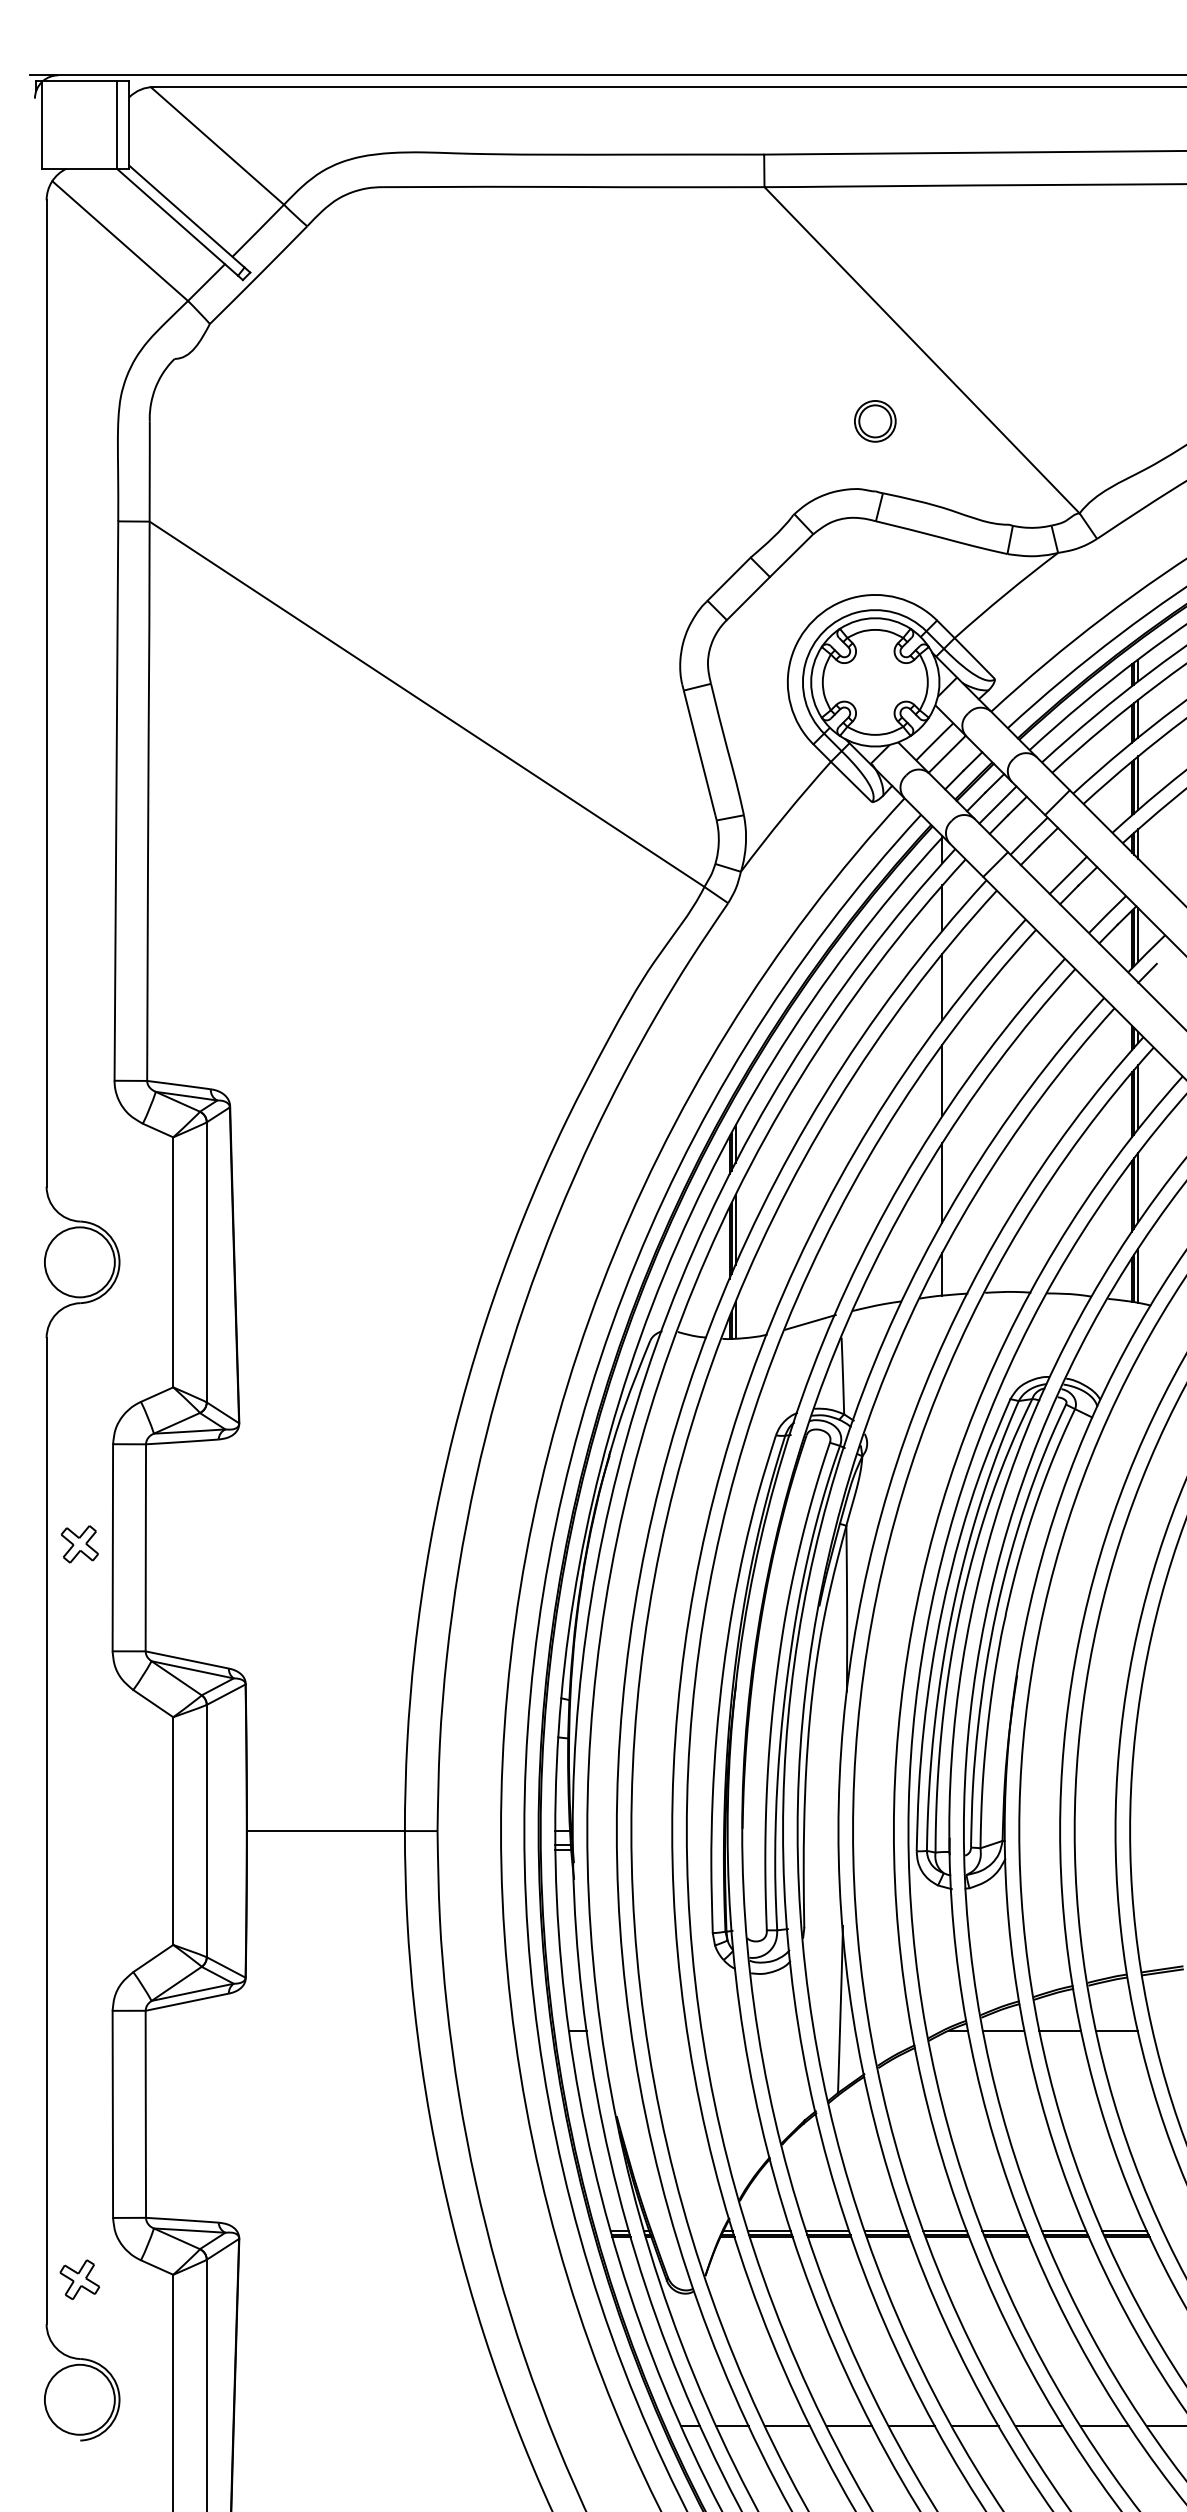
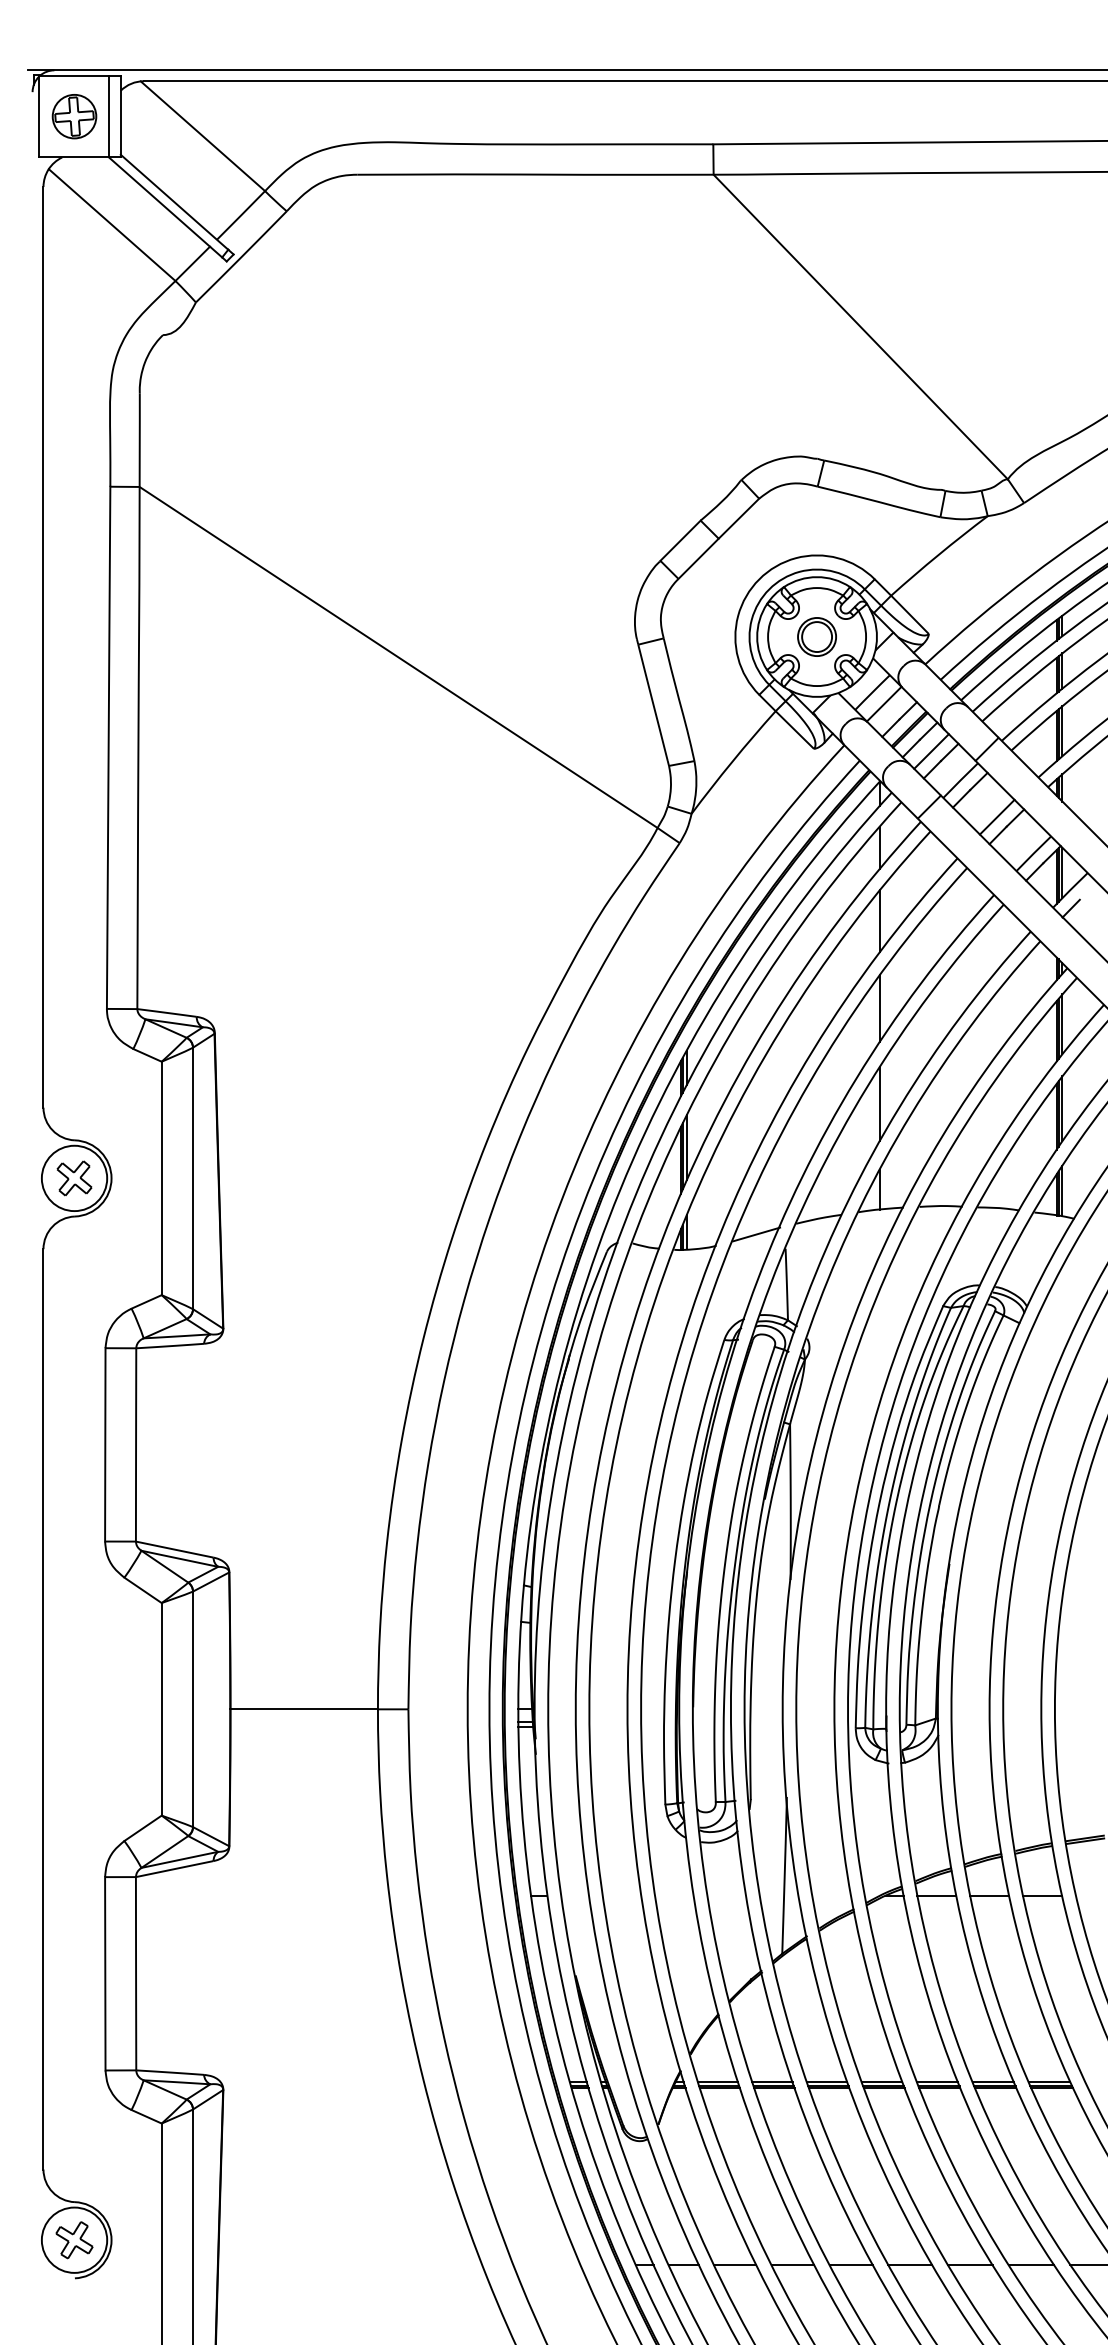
part: (79, 124) -> (74, 116), added
part: (875, 421) -> (817, 637), moved
part: (79, 1544) -> (74, 1178), moved
part: (79, 2279) -> (74, 2239), moved

